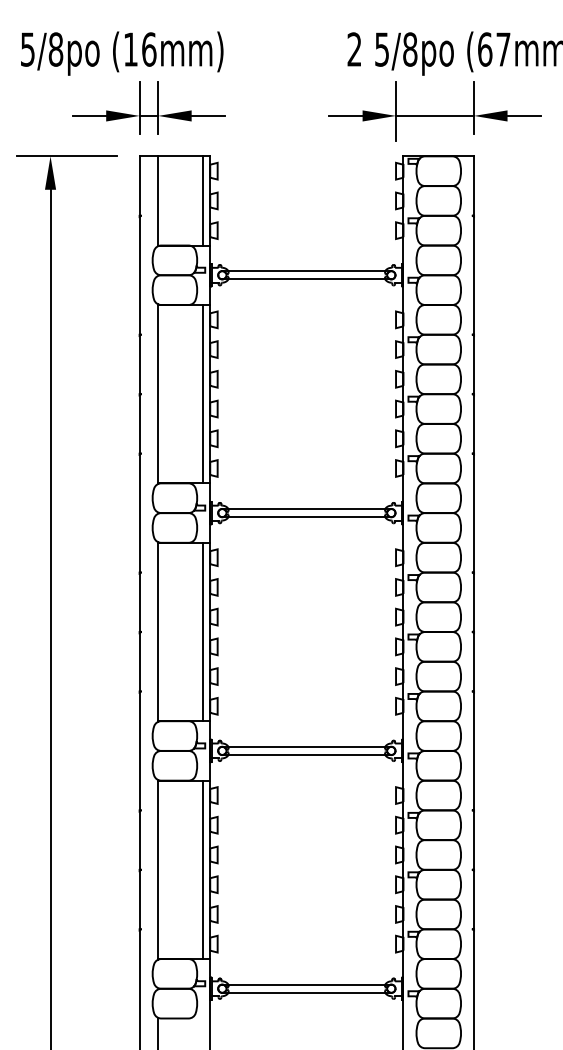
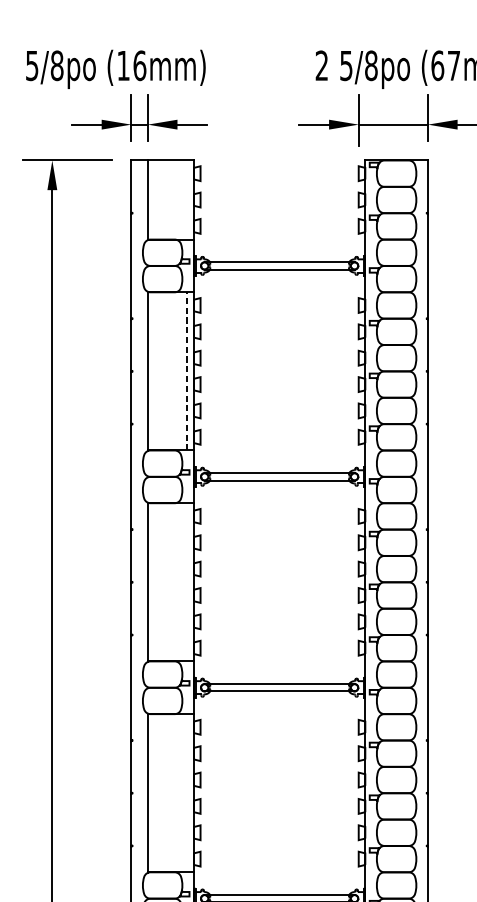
line: (202, 200) -> (187, 199), removed
line: (202, 393) -> (187, 370), solid -> dashed
line: (202, 631) -> (187, 581), removed
line: (202, 869) -> (187, 792), removed

